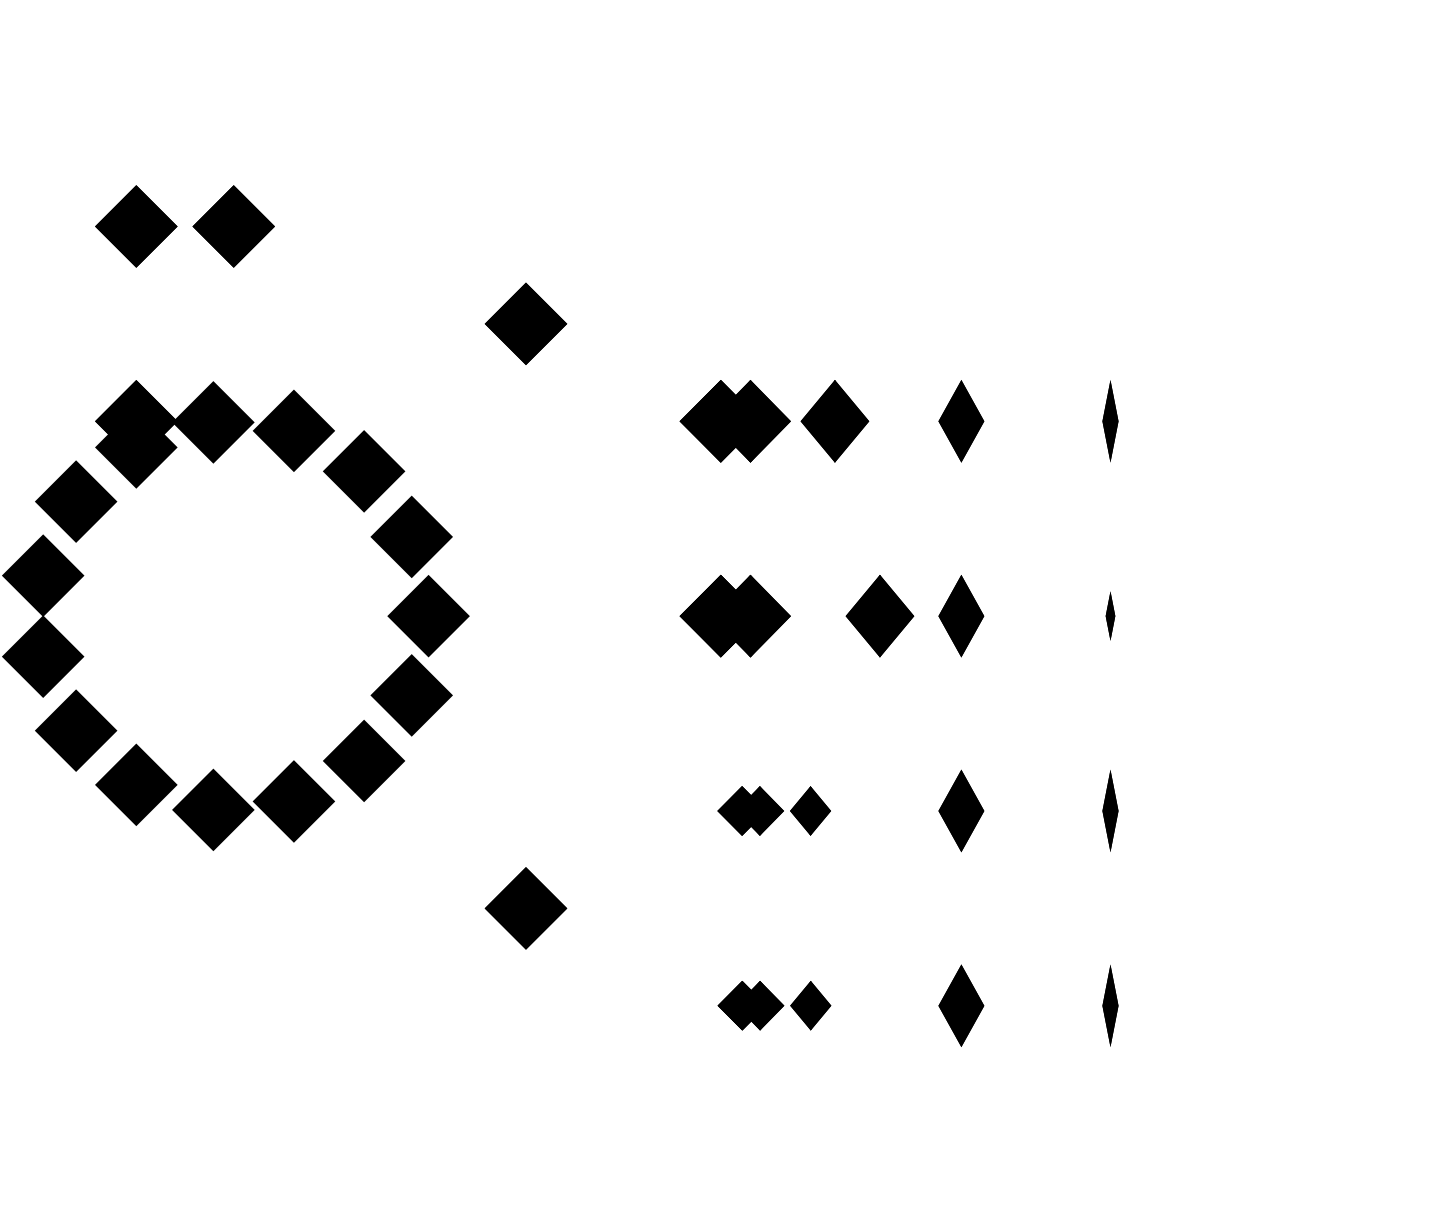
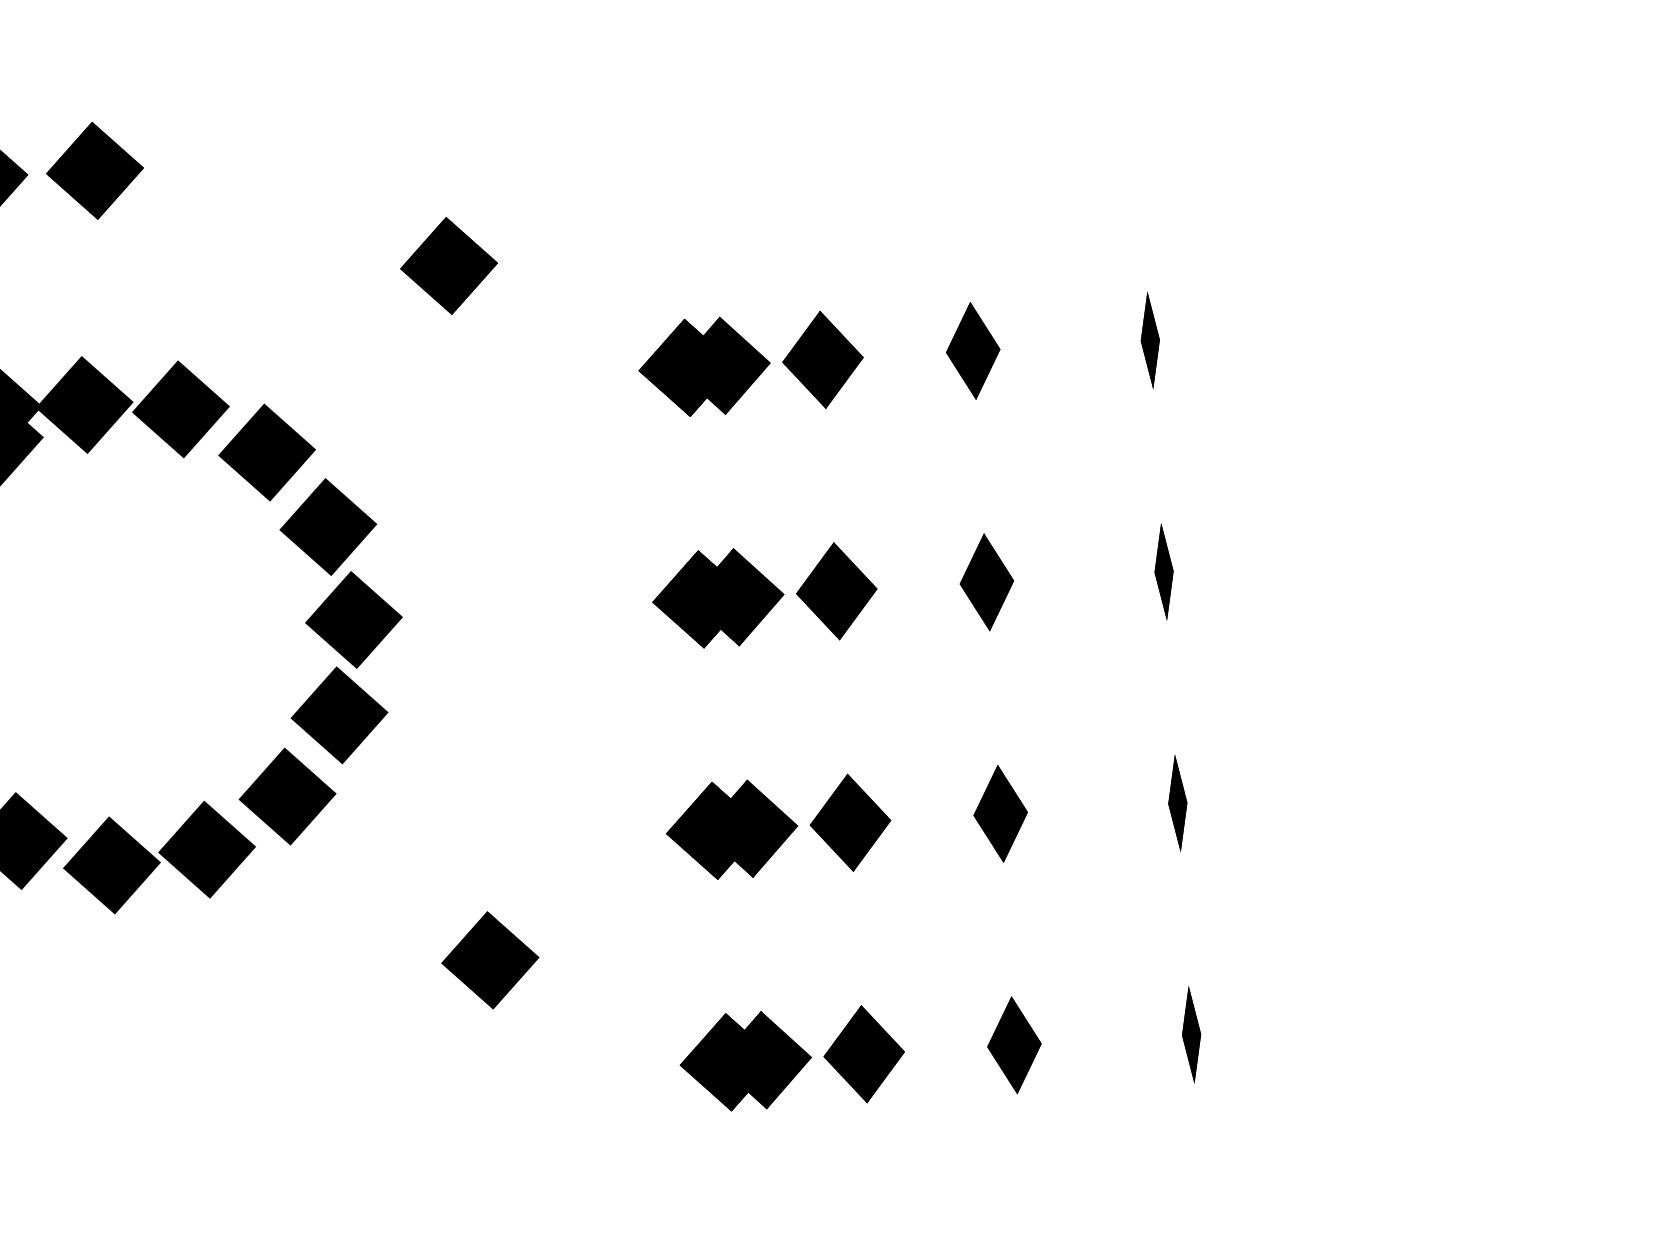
part: (1110, 615) -> (1164, 571), size x1.67
part: (879, 616) -> (836, 591), moved
part: (773, 810) -> (777, 826), size x1.67
part: (774, 1005) -> (792, 1058), size x1.67

